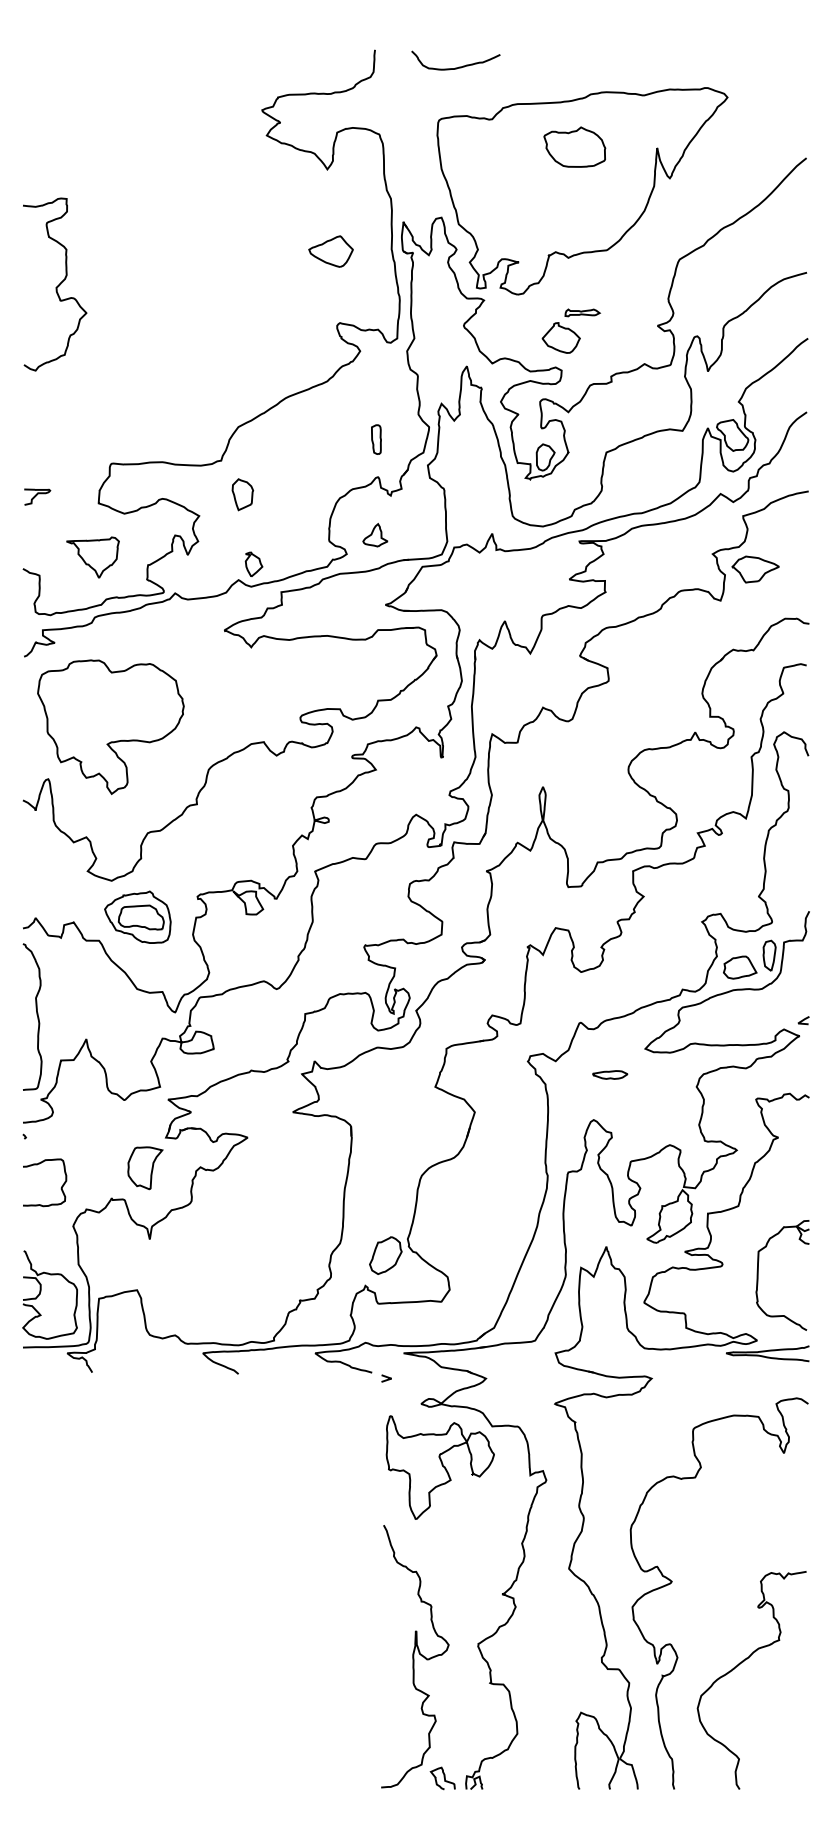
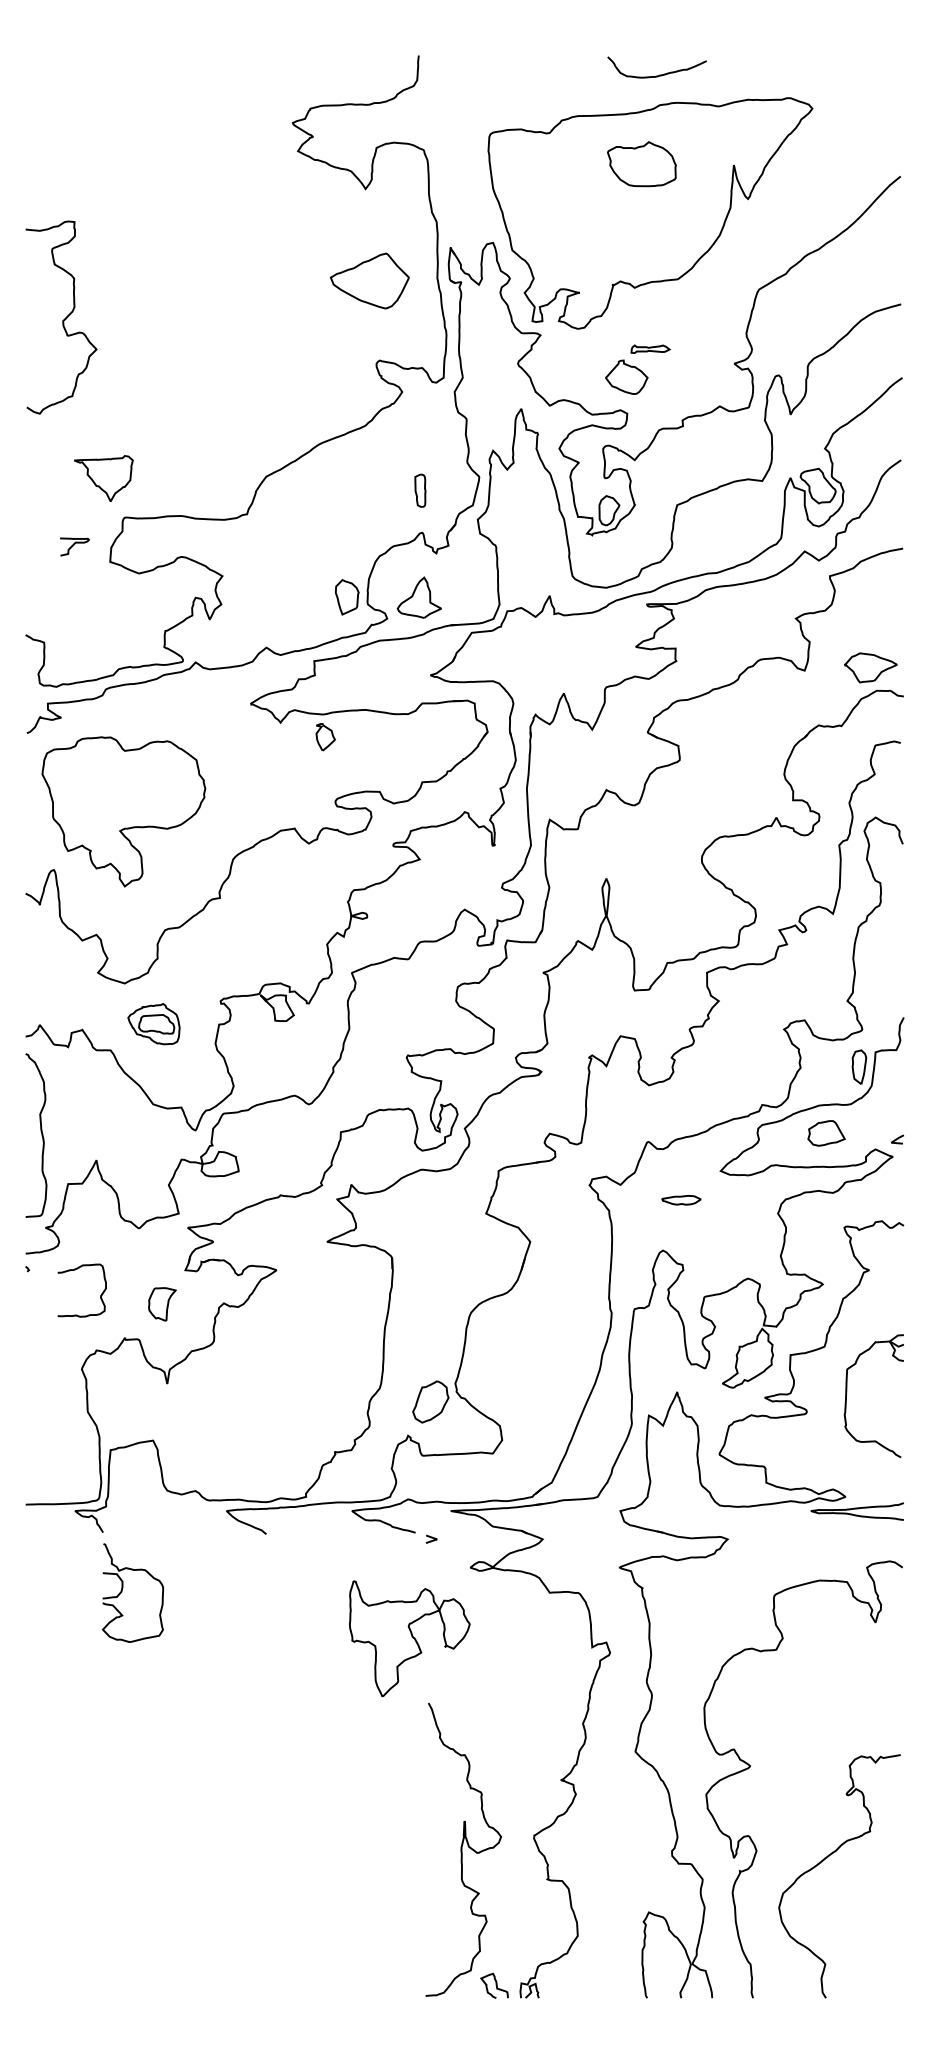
curve: (458, 66) -> (659, 74), moved
part: (330, 251) -> (369, 280), size x1.6
part: (242, 494) -> (346, 597), moved
curve: (37, 495) -> (74, 545), moved
part: (374, 535) -> (418, 597), size x1.6
part: (92, 557) -> (103, 478), moved
part: (253, 564) -> (325, 737), moved
part: (755, 569) -> (870, 667), moved
part: (137, 916) -> (153, 1023), size x0.7
part: (740, 967) -> (826, 1133), moved
part: (145, 1168) -> (162, 1304), size x0.7
curve: (61, 1186) -> (100, 1294), moved
part: (758, 1273) -> (847, 1393), moved
part: (41, 1290) -> (123, 1588), moved
part: (440, 1467) -> (409, 1638), moved

